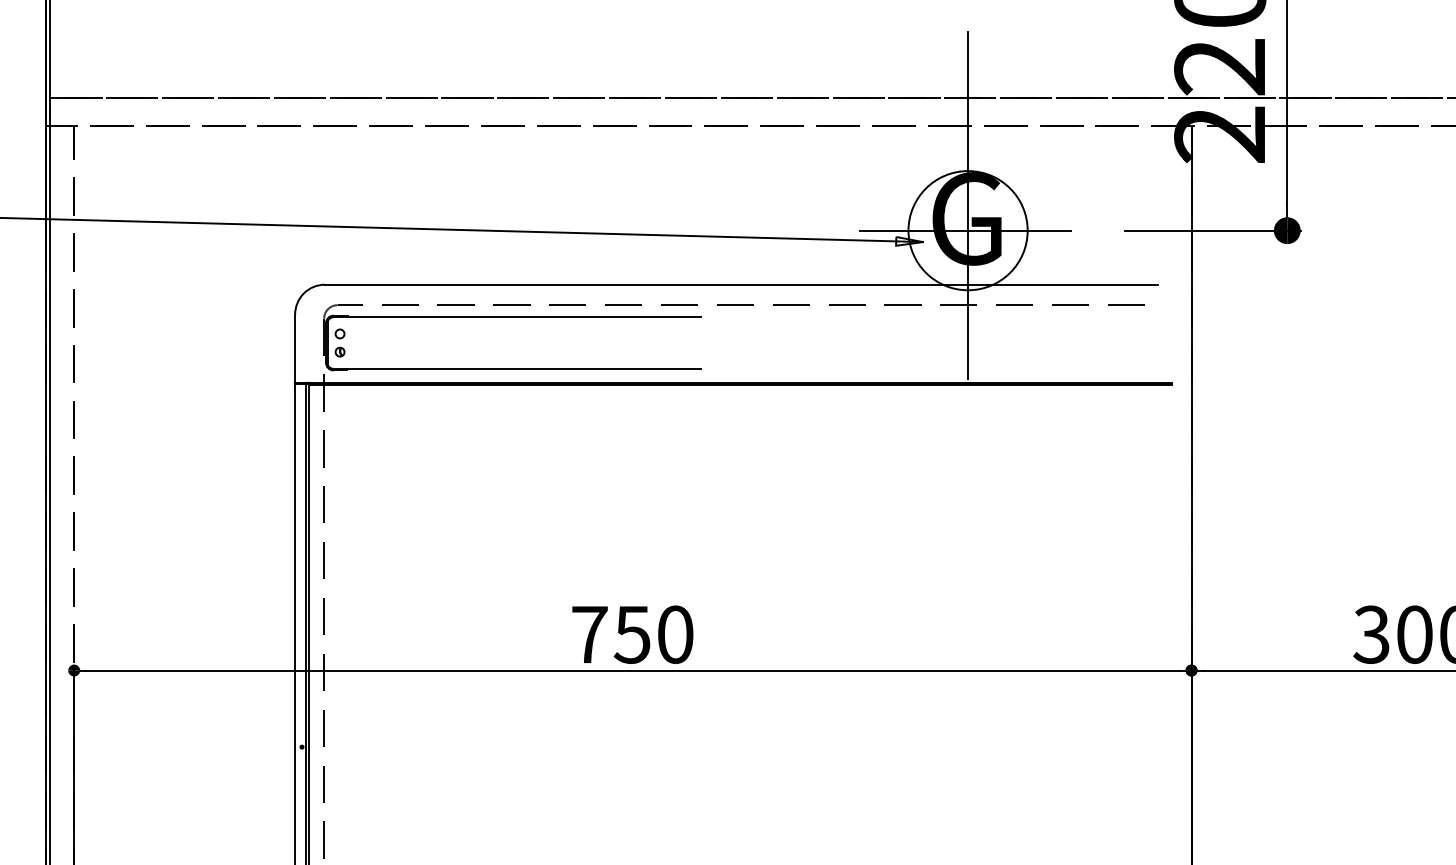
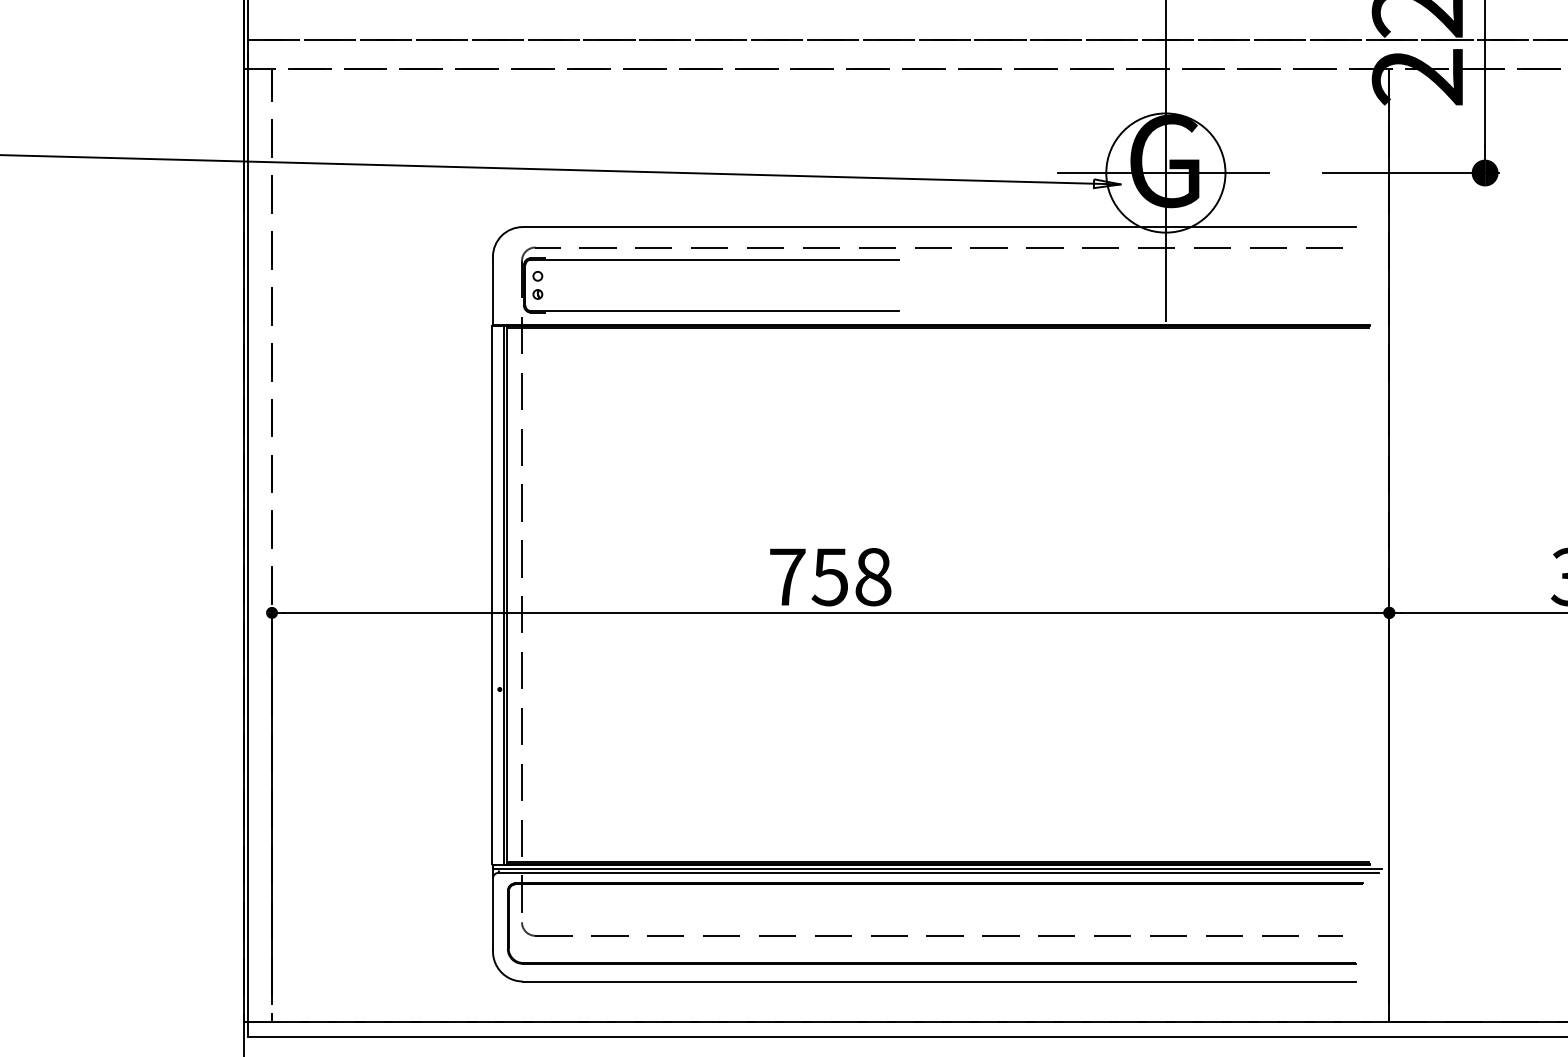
text: (675, 634) -> (873, 576), 750 -> 758

